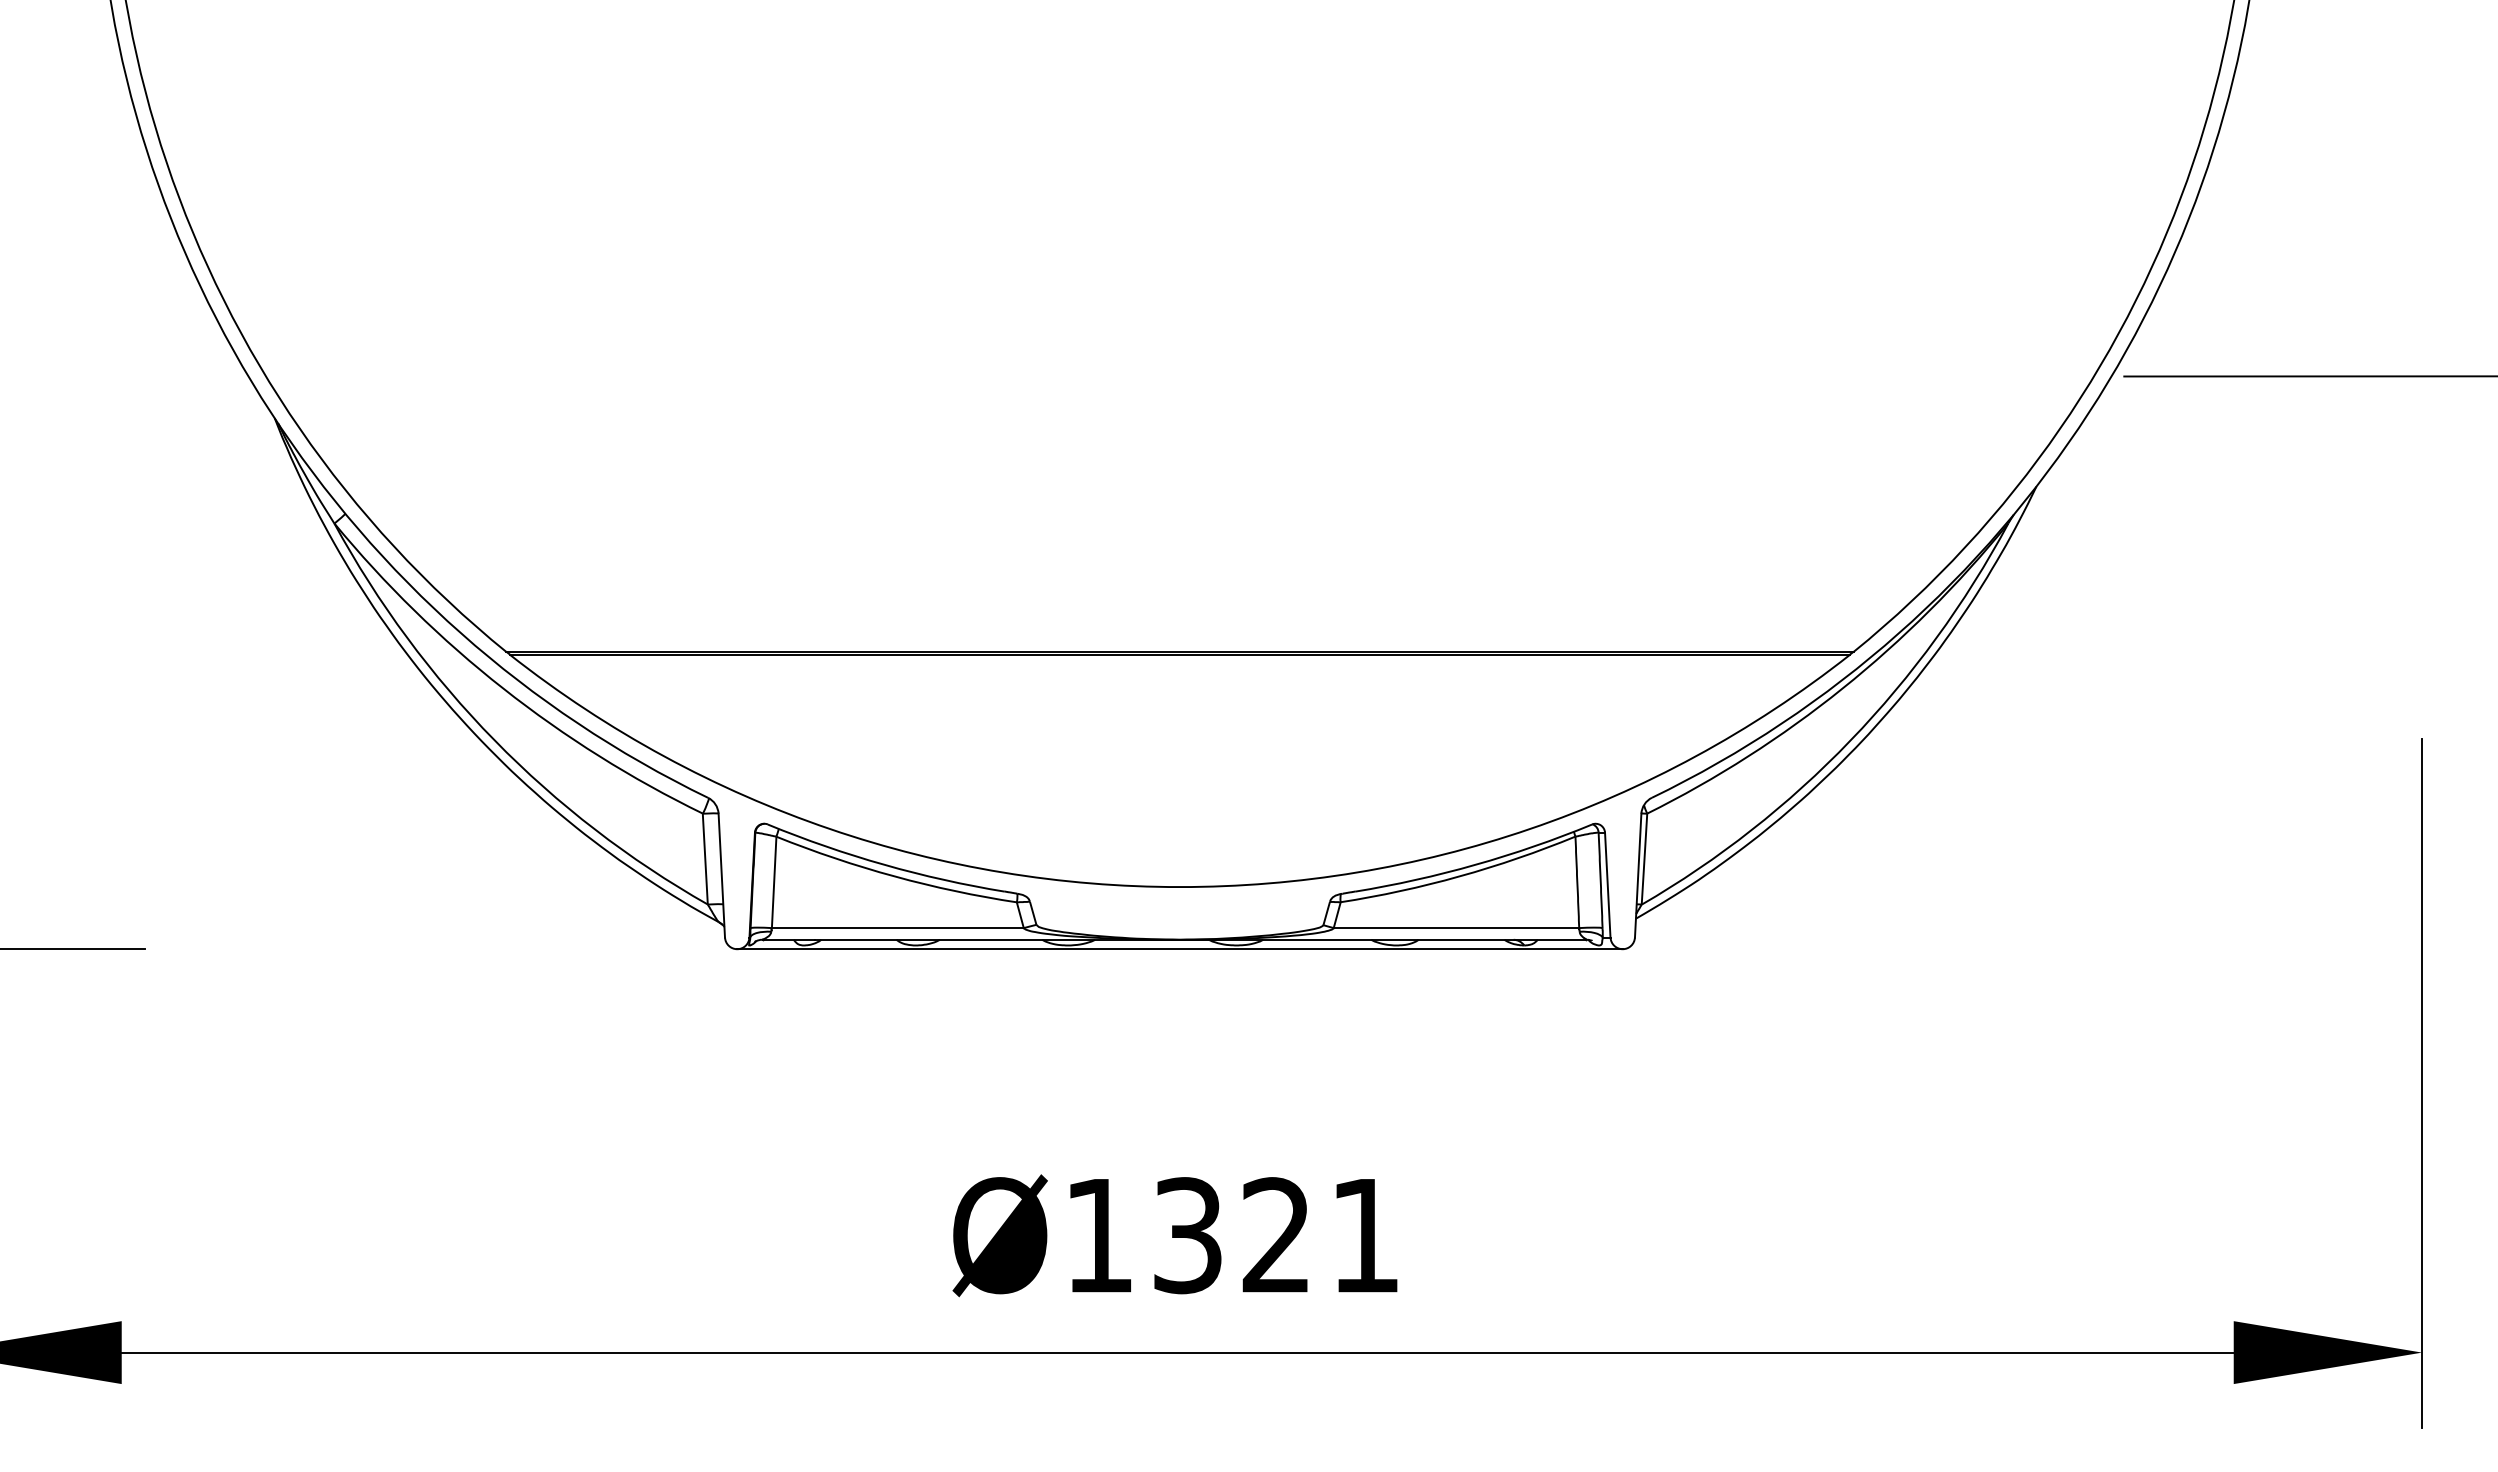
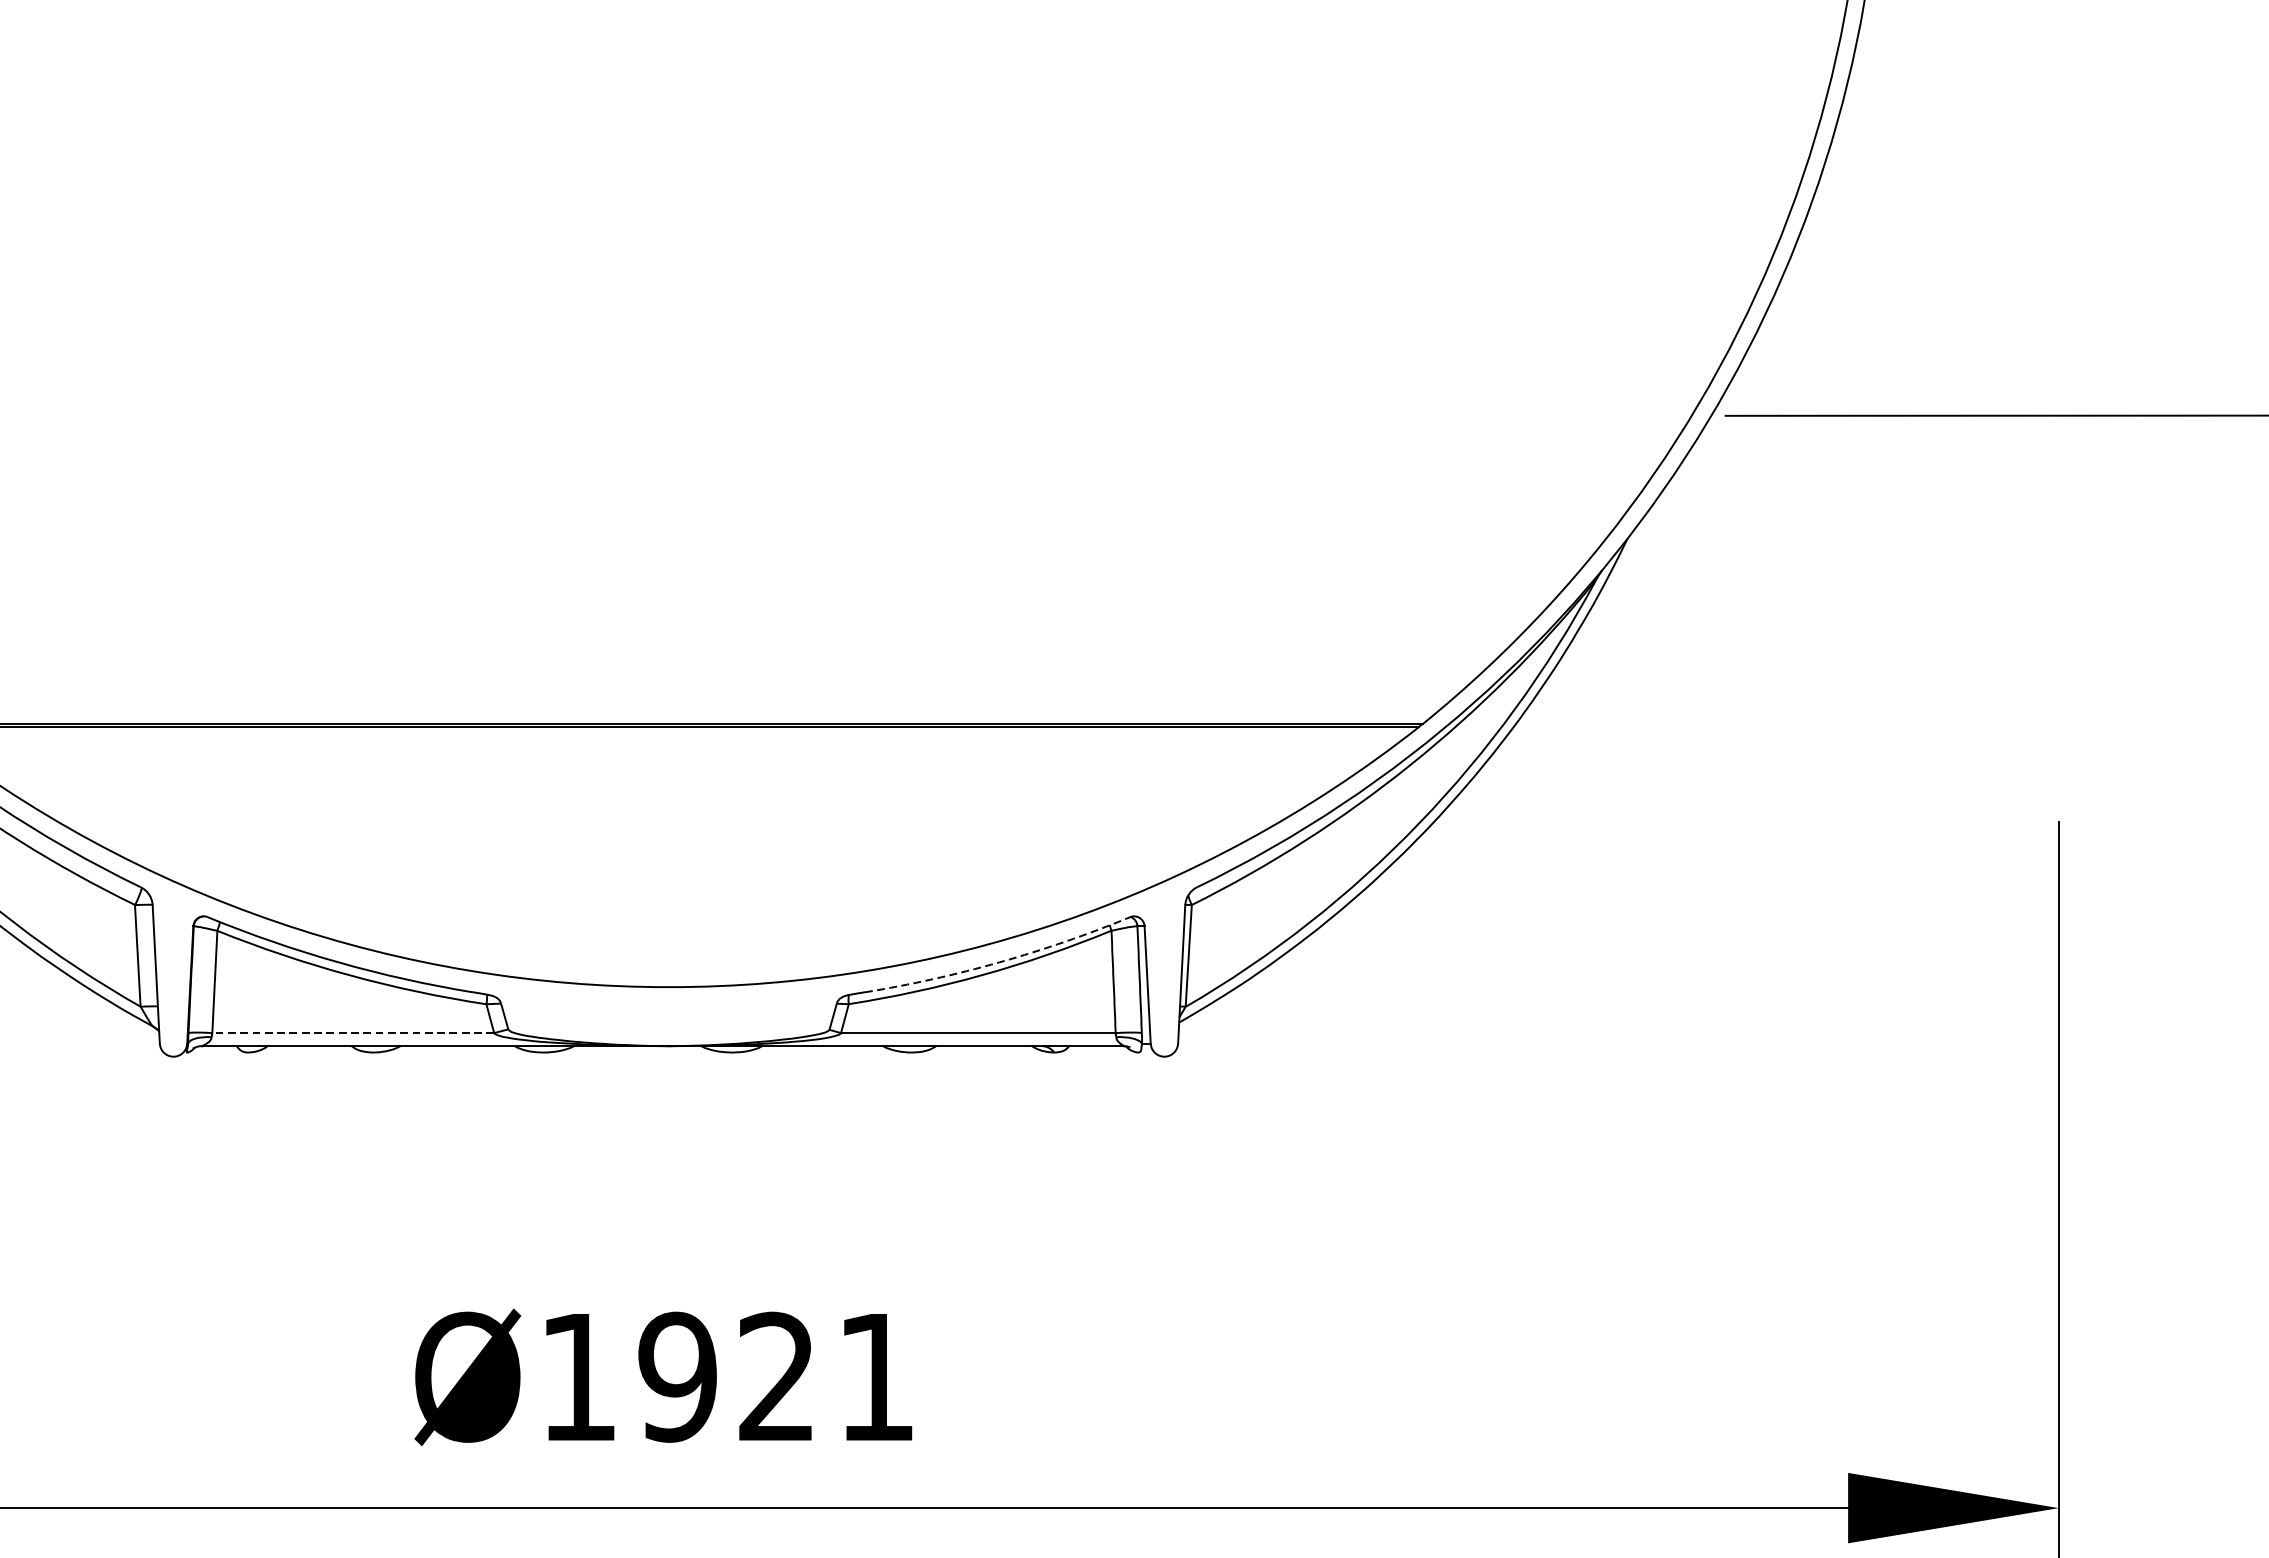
arc: (1475, 864) -> (999, 961), solid -> dashed
line: (897, 928) -> (352, 1033), solid -> dashed
line: (1179, 949) -> (668, 1057), removed
text: (1187, 1235) -> (677, 1377), Ø1321 -> Ø1921

